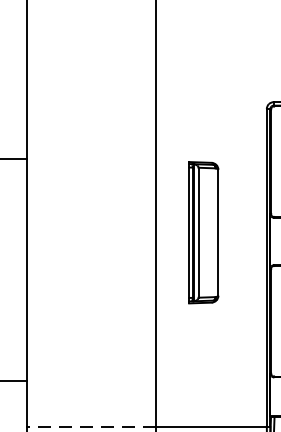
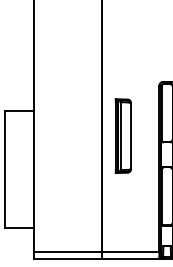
part: (201, 231) -> (122, 135), moved
line: (90, 426) -> (67, 251), dashed -> solid

